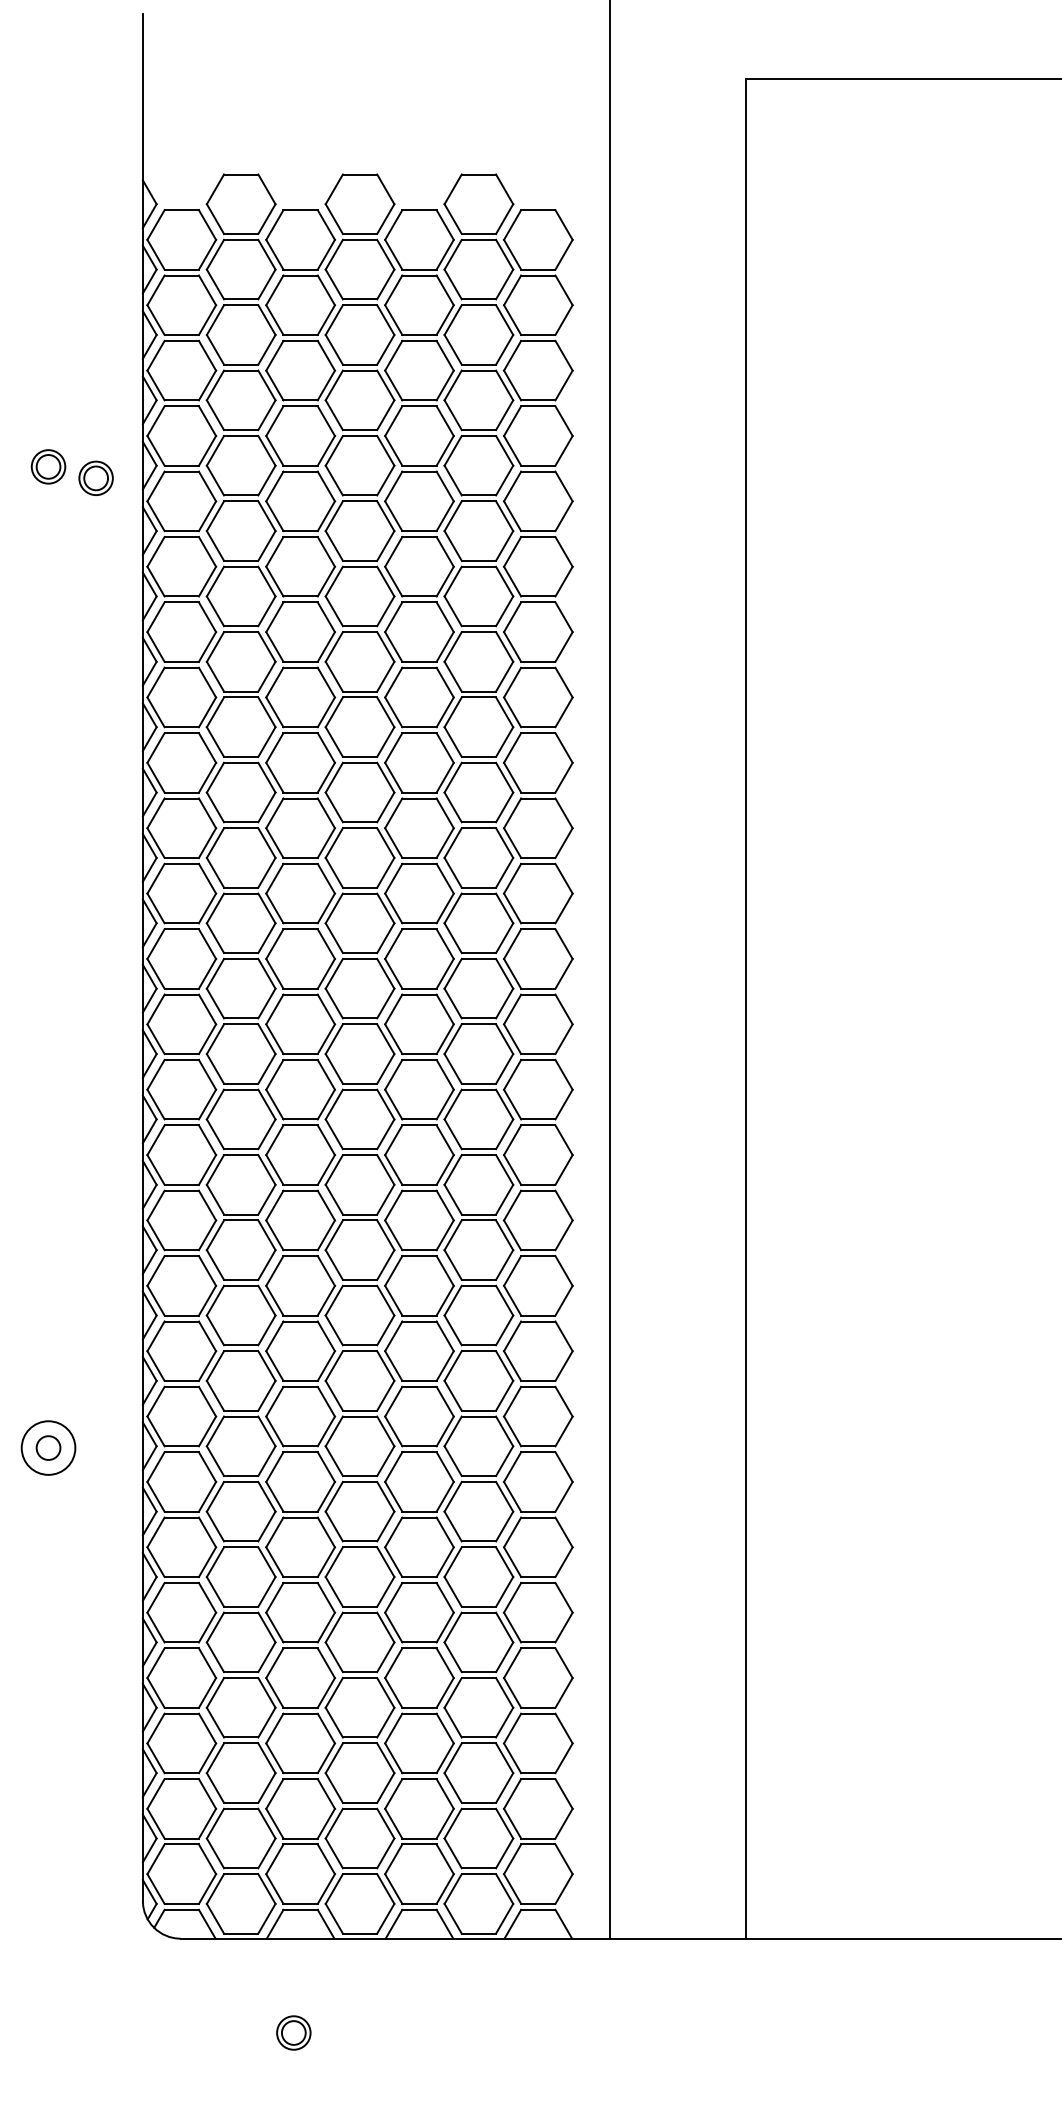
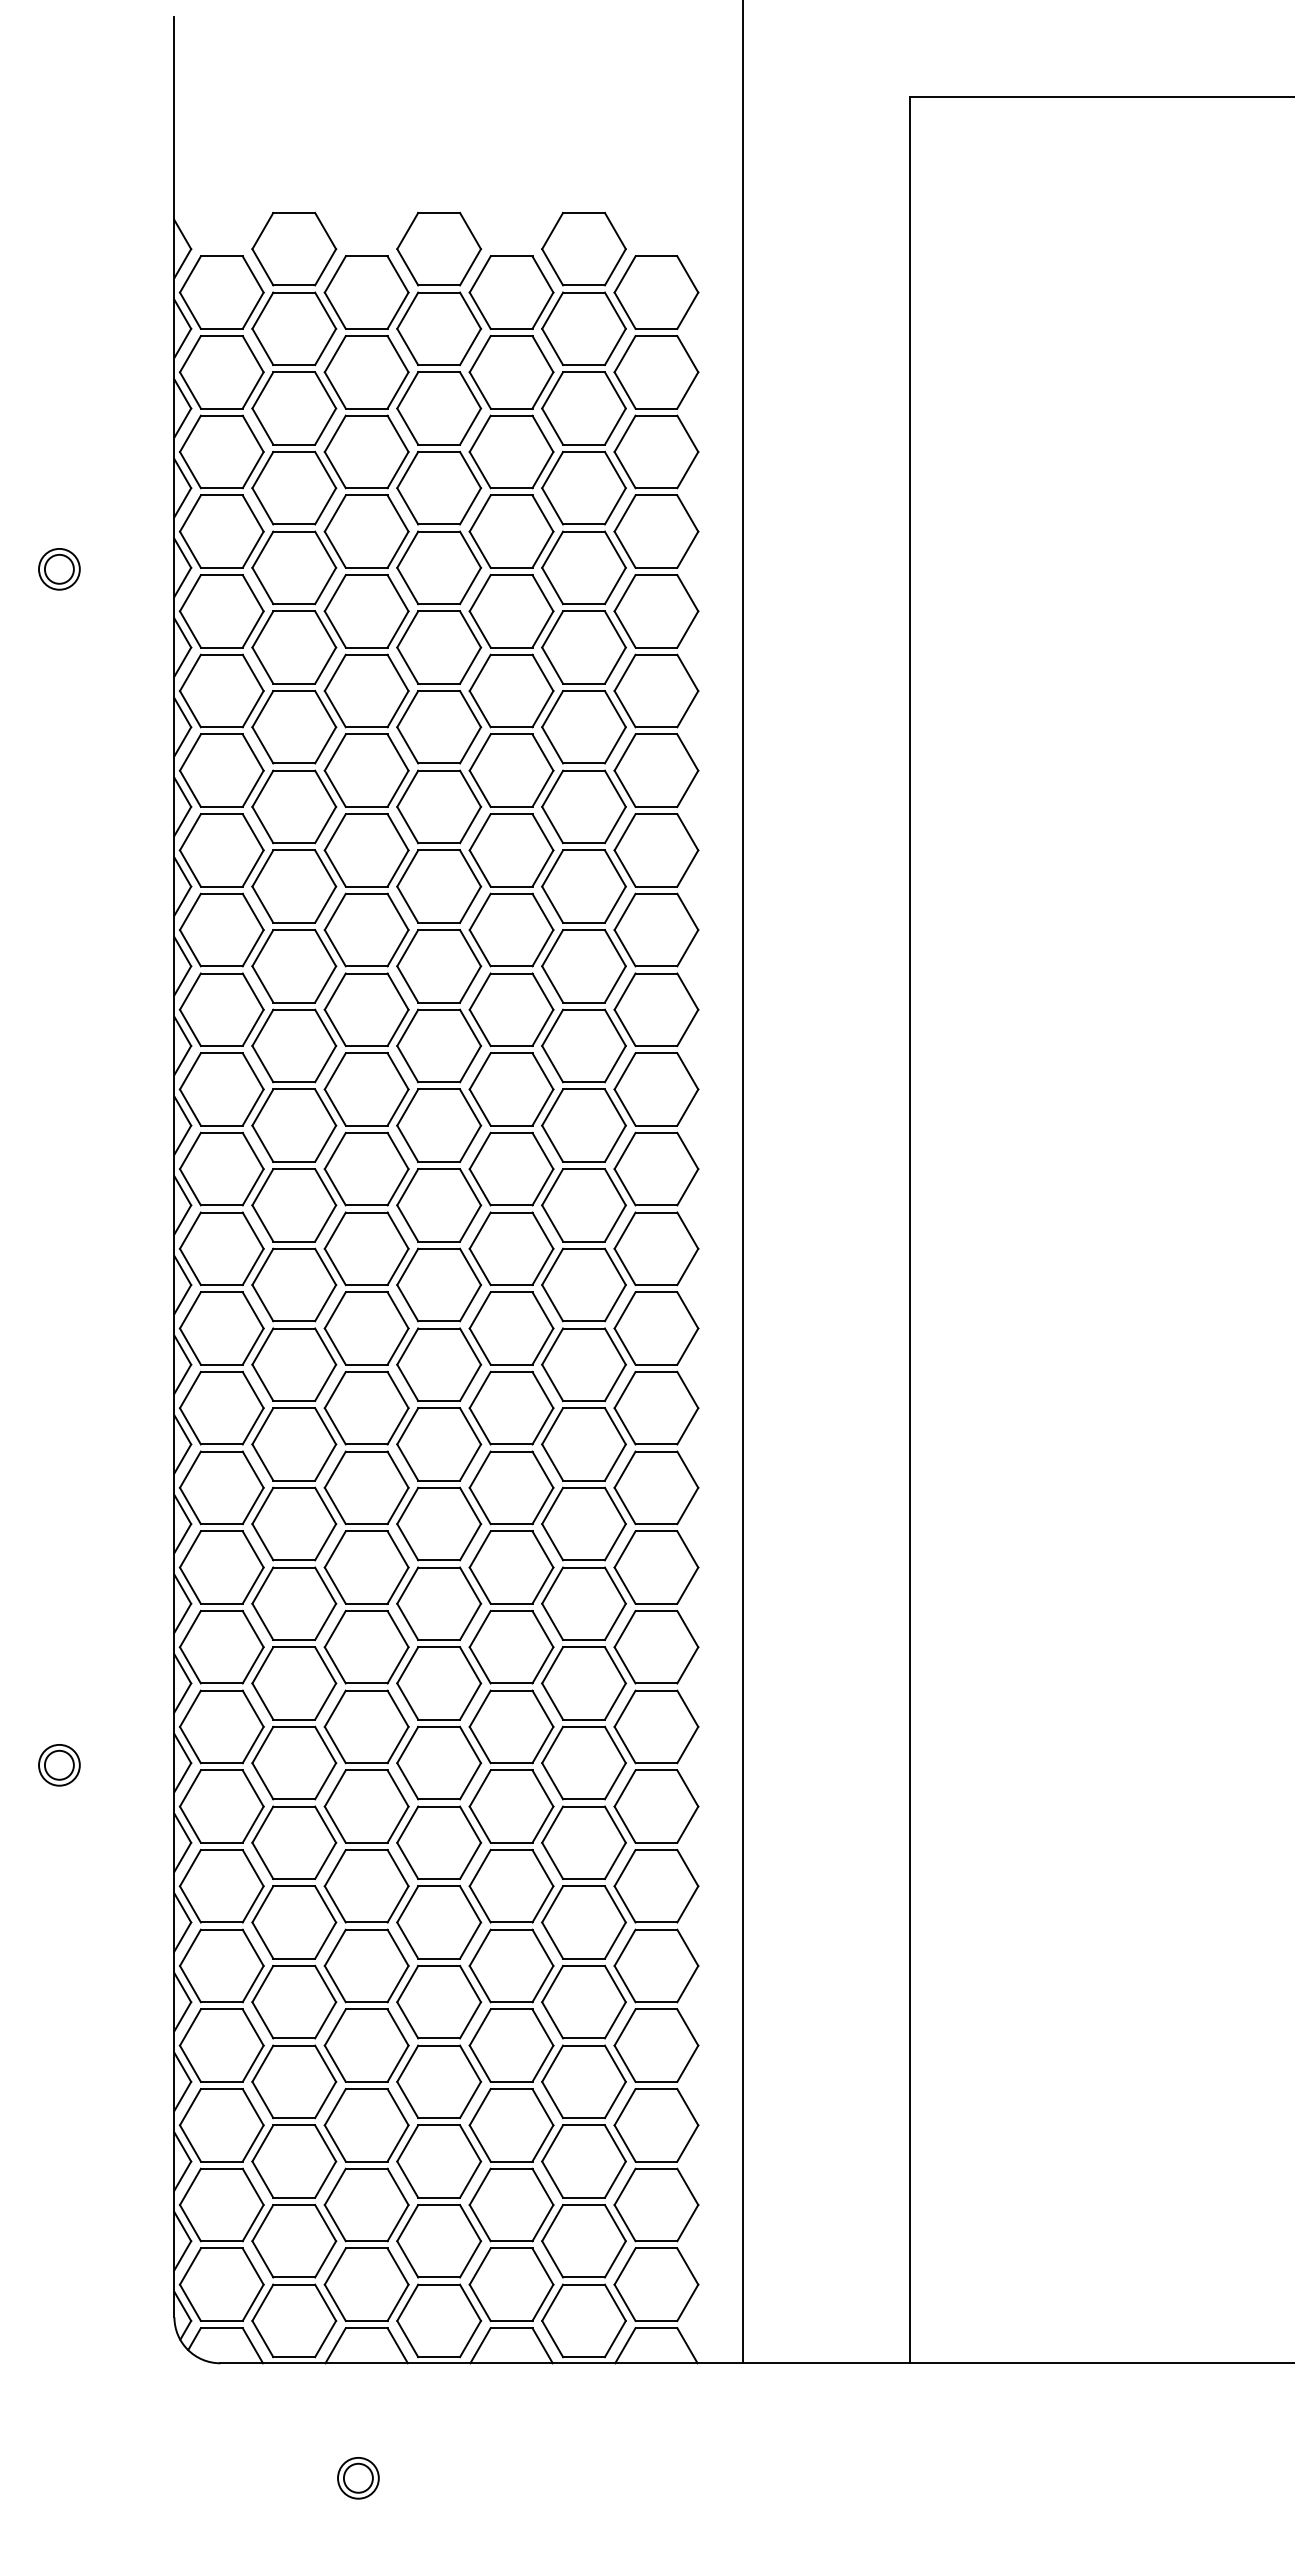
part: (96, 478) -> (117, 583), removed
circle: (48, 1447) -> (59, 1764), size x0.62

